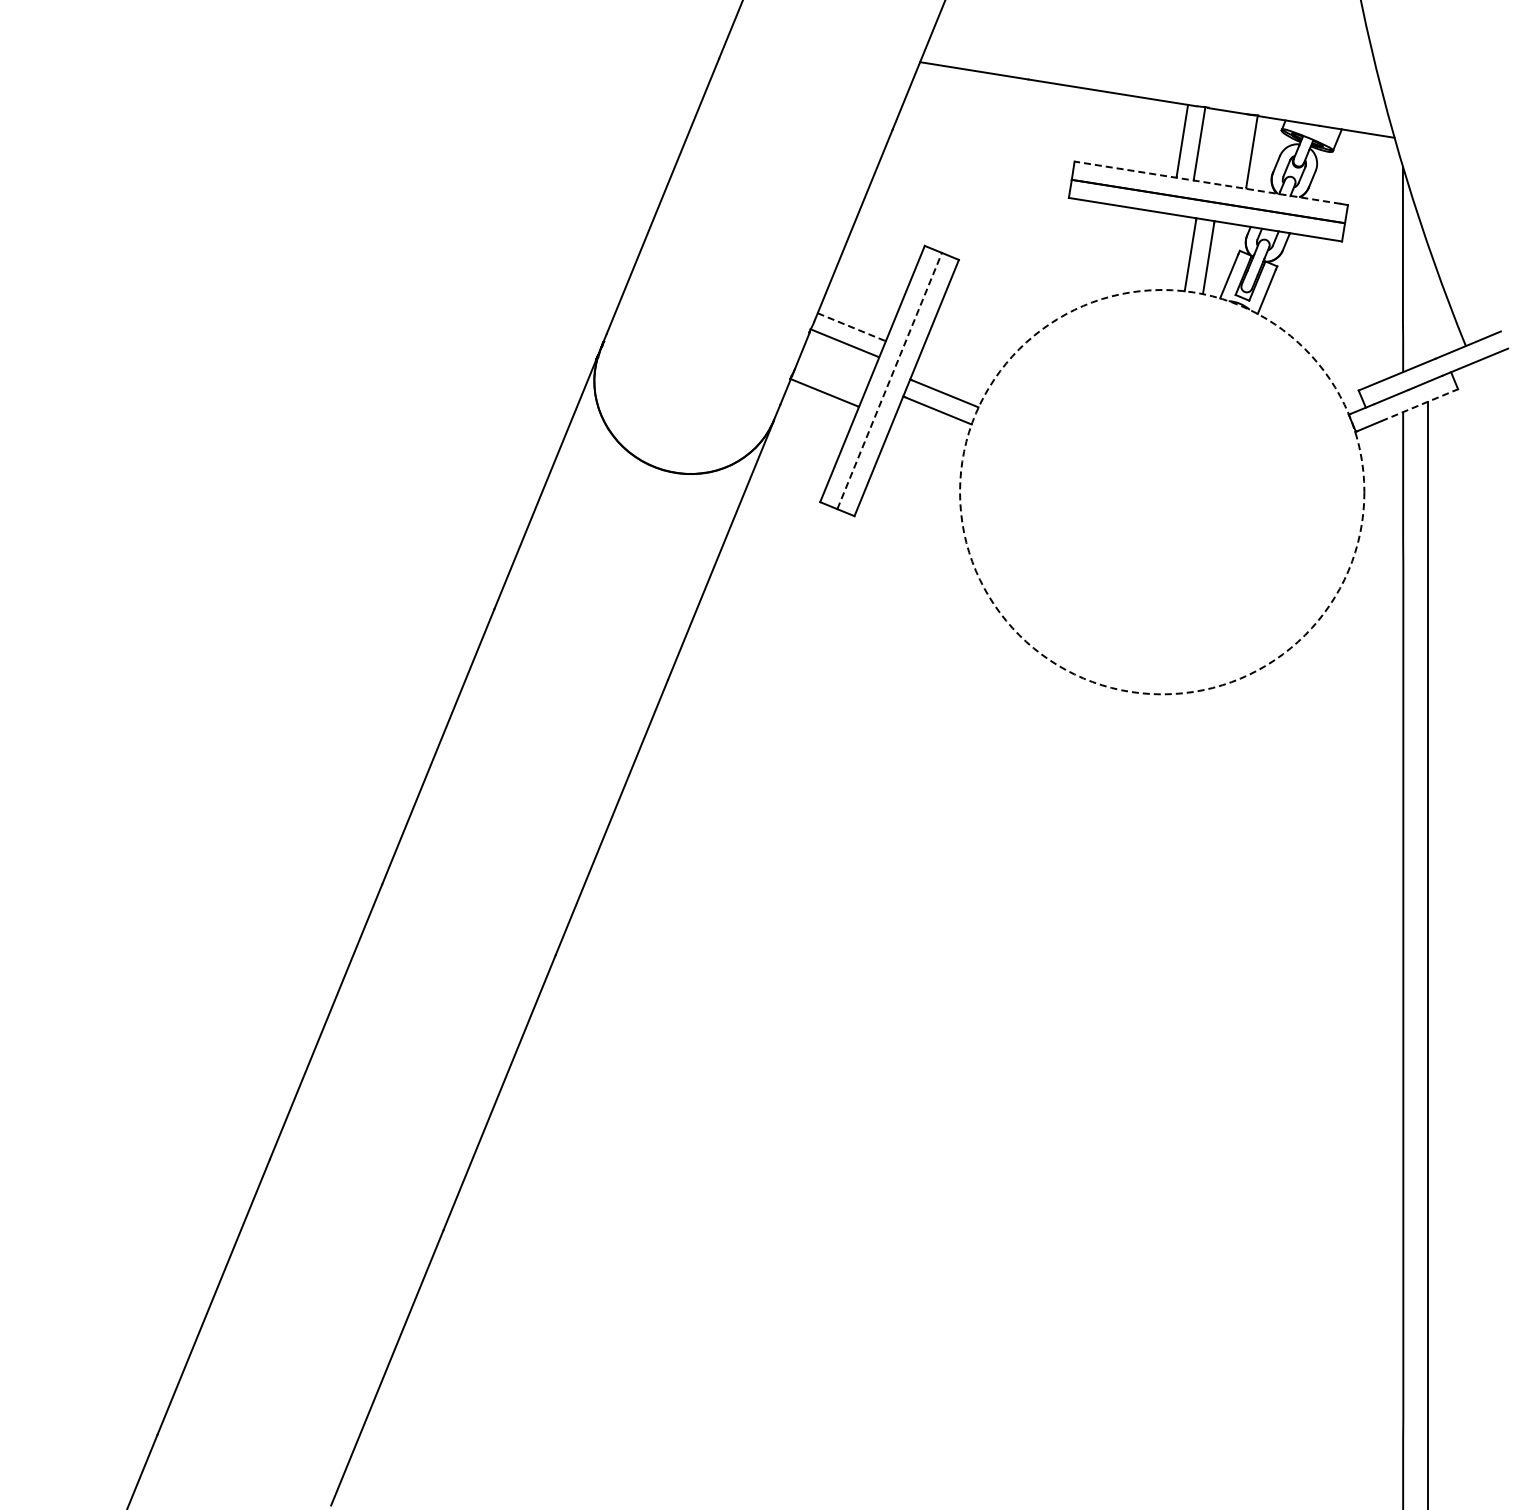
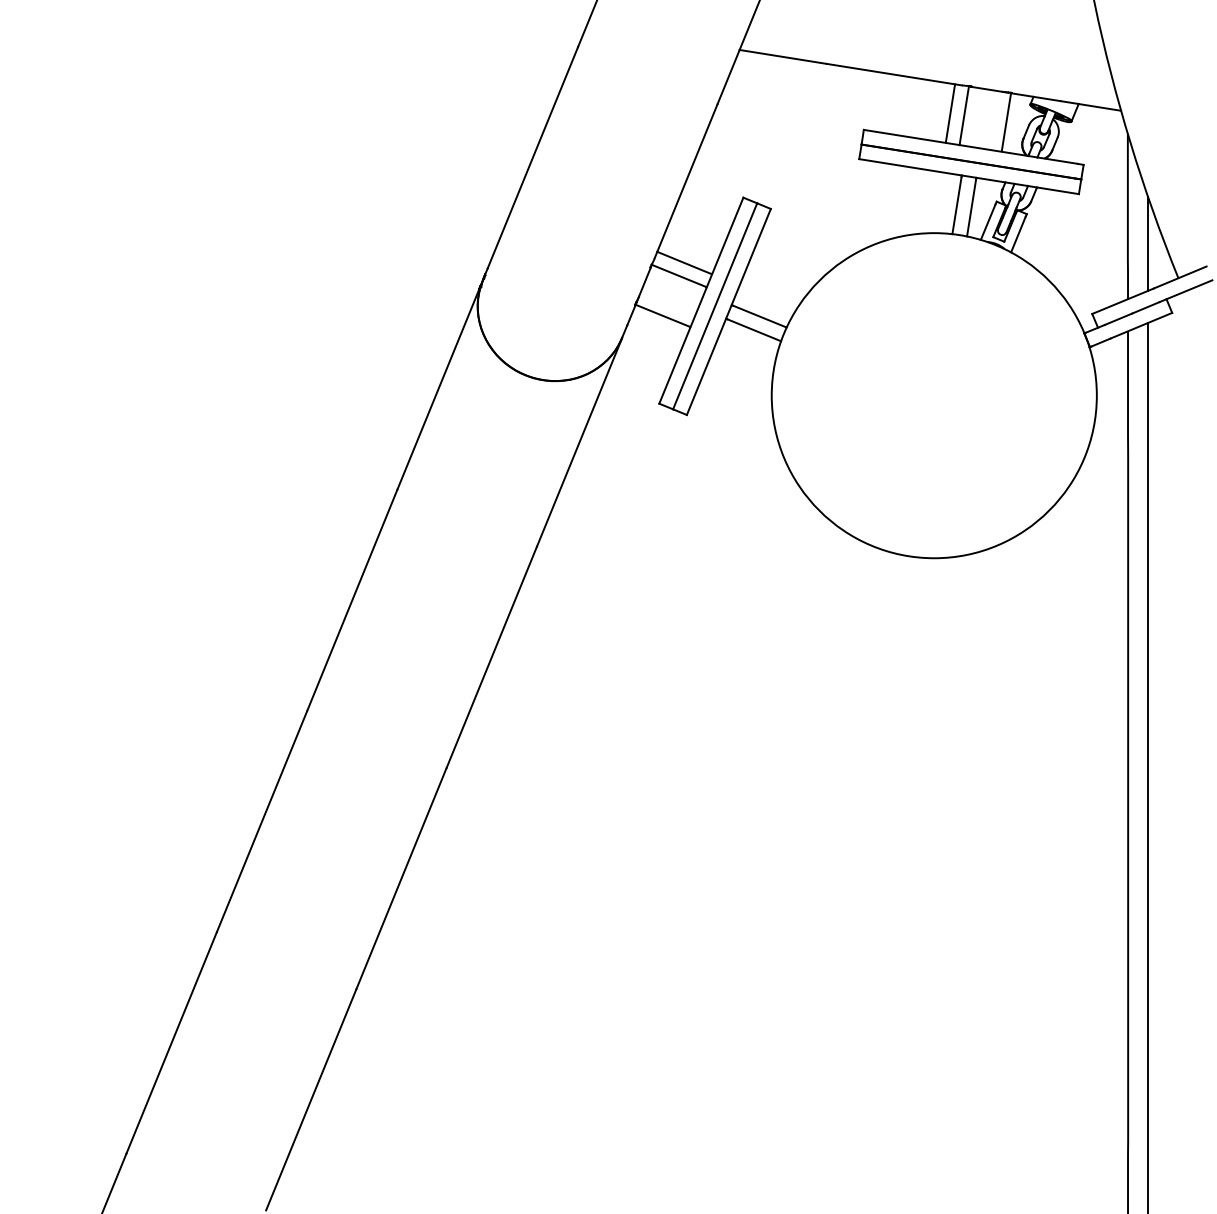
line: (1207, 182) -> (970, 146), dashed -> solid
line: (1427, 302) -> (1147, 243), added
line: (850, 326) -> (683, 262), dashed -> solid
line: (889, 380) -> (715, 305), dashed -> solid
line: (1419, 405) -> (1141, 326), dashed -> solid
circle: (1162, 492) -> (934, 395), dashed -> solid

